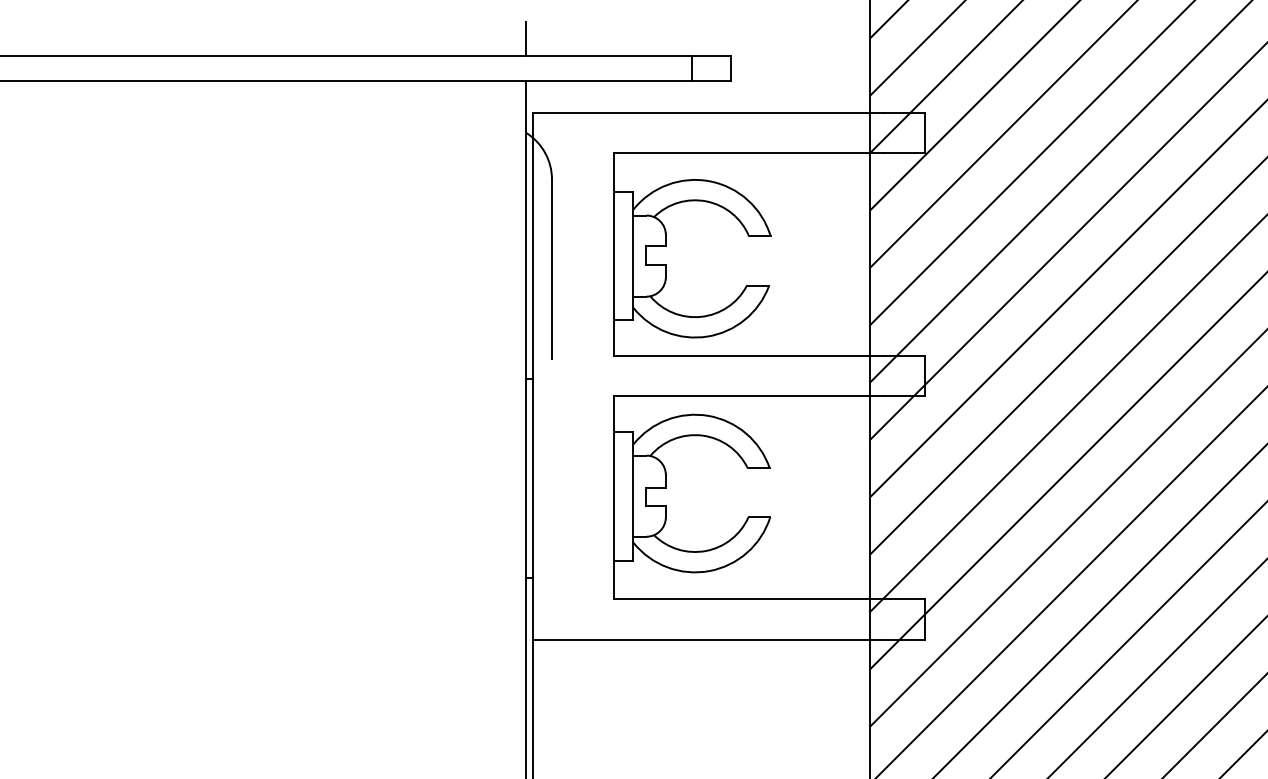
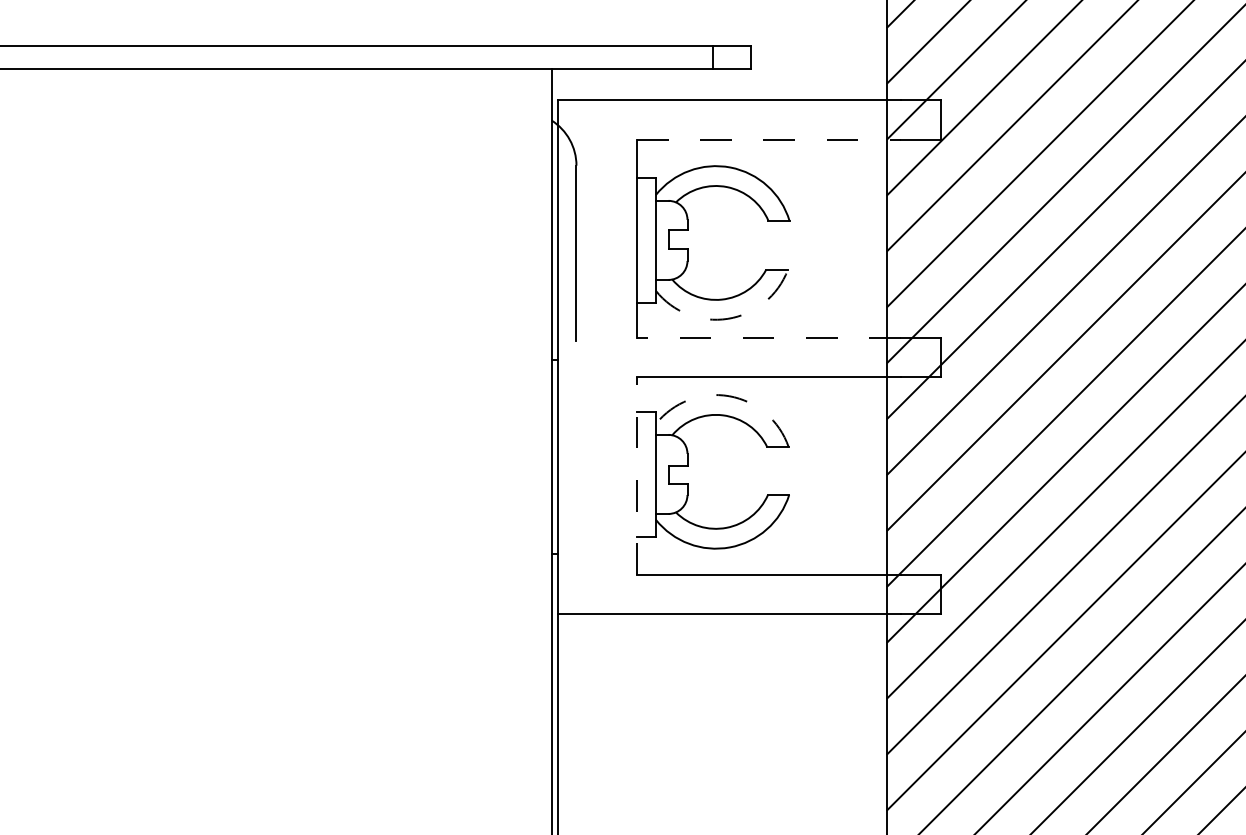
line: (526, 38) -> (551, 28), removed
line: (750, 152) -> (769, 139), solid -> dashed
arc: (706, 336) -> (727, 318), solid -> dashed
line: (748, 355) -> (768, 337), solid -> dashed
arc: (708, 416) -> (729, 396), solid -> dashed
line: (613, 498) -> (636, 476), solid -> dashed

